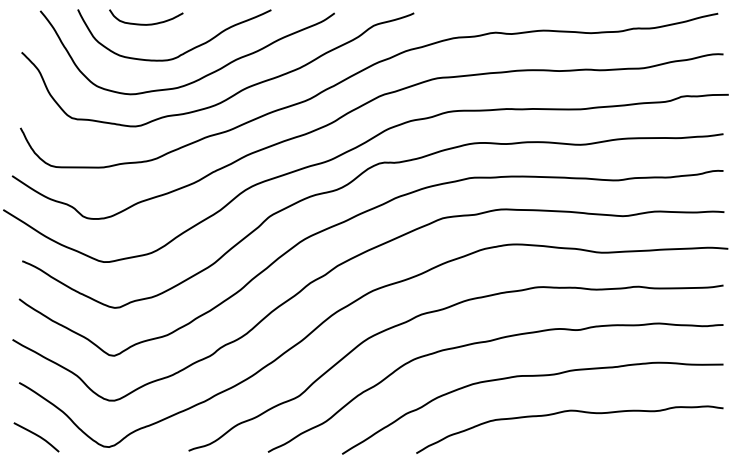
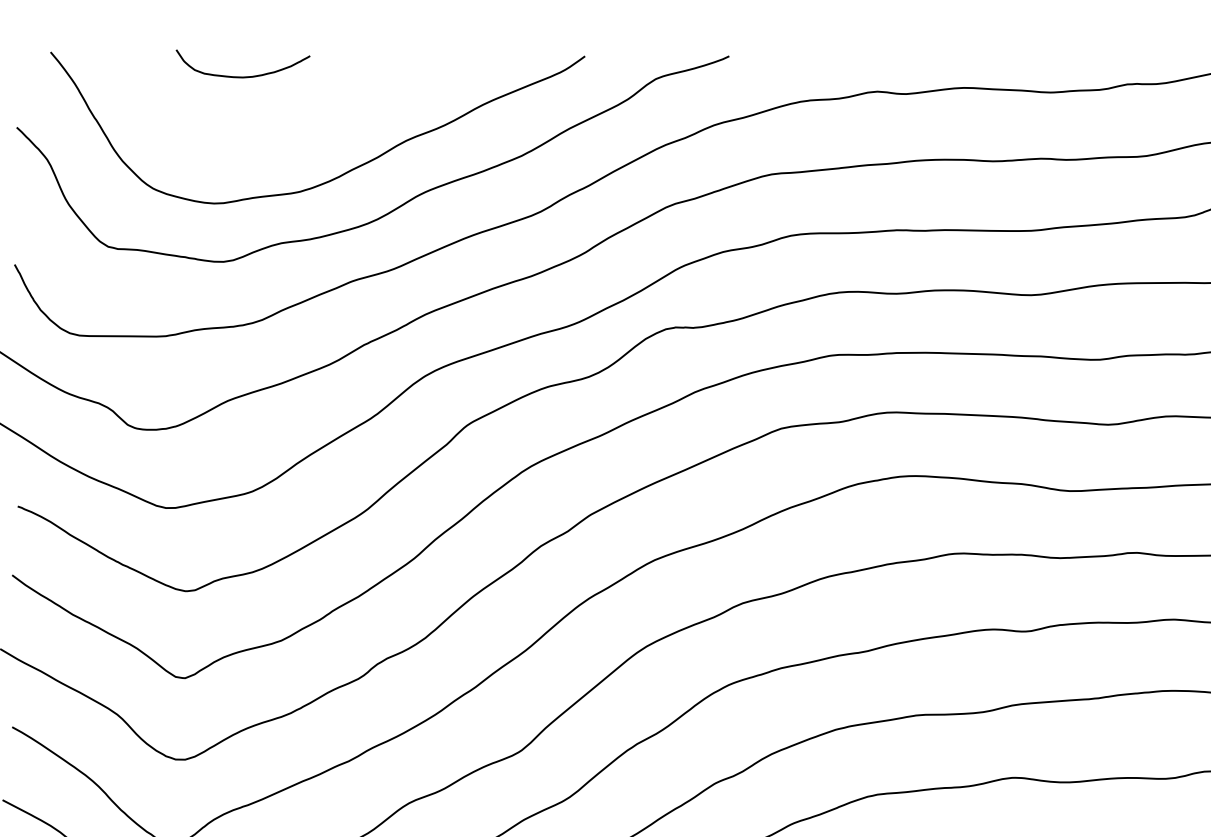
curve: (183, 52) -> (310, 127), removed

